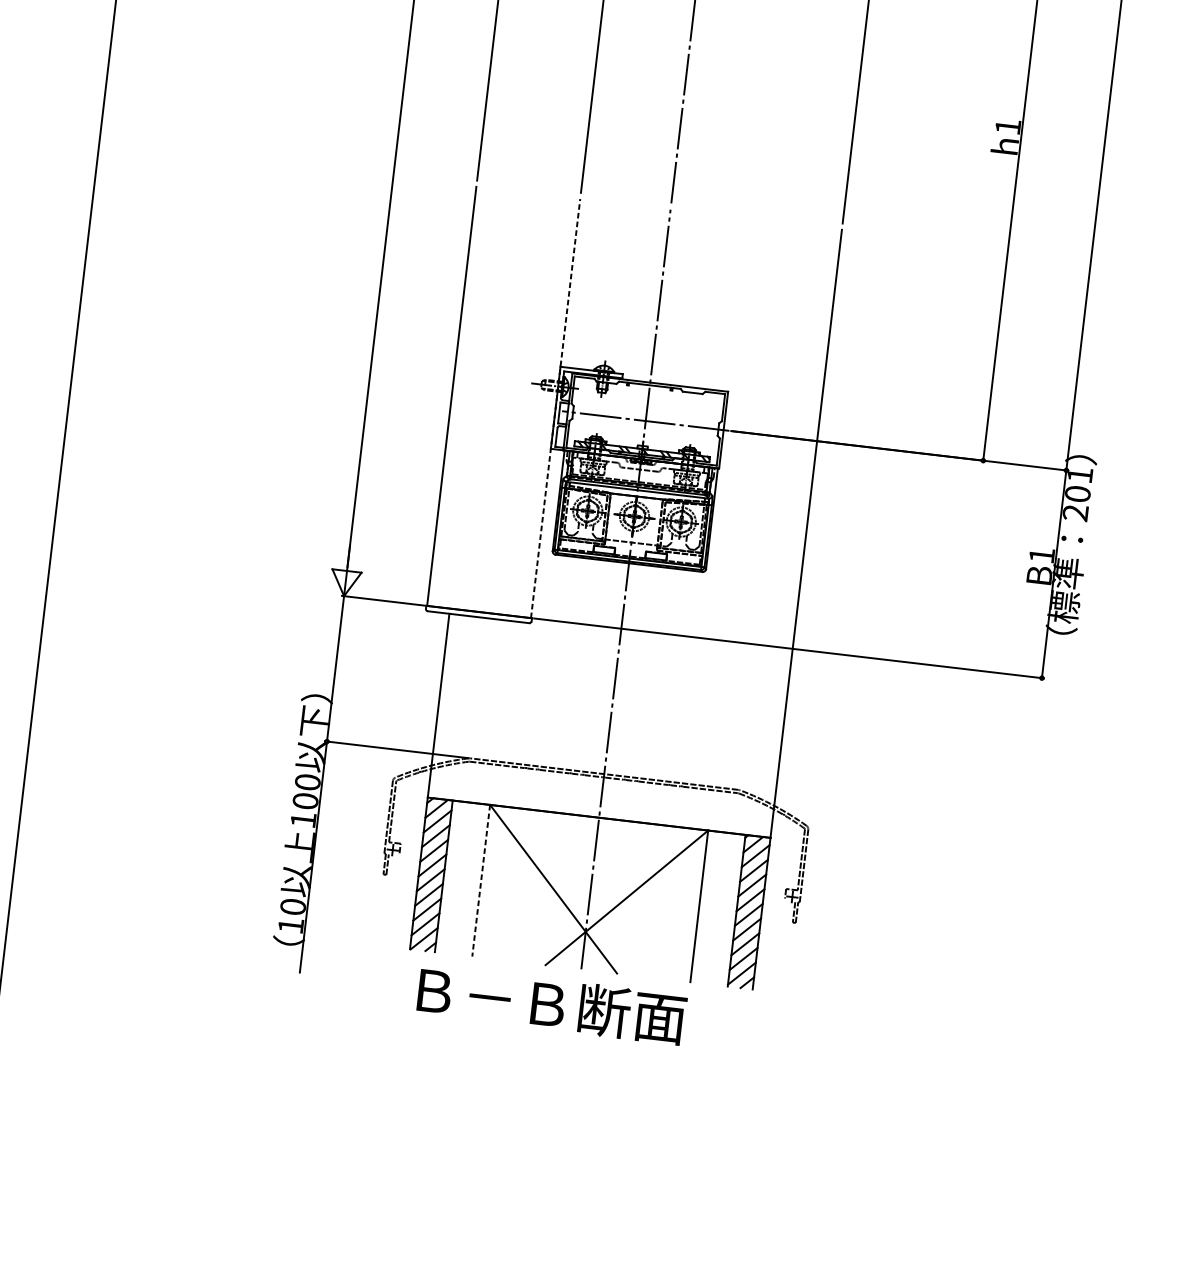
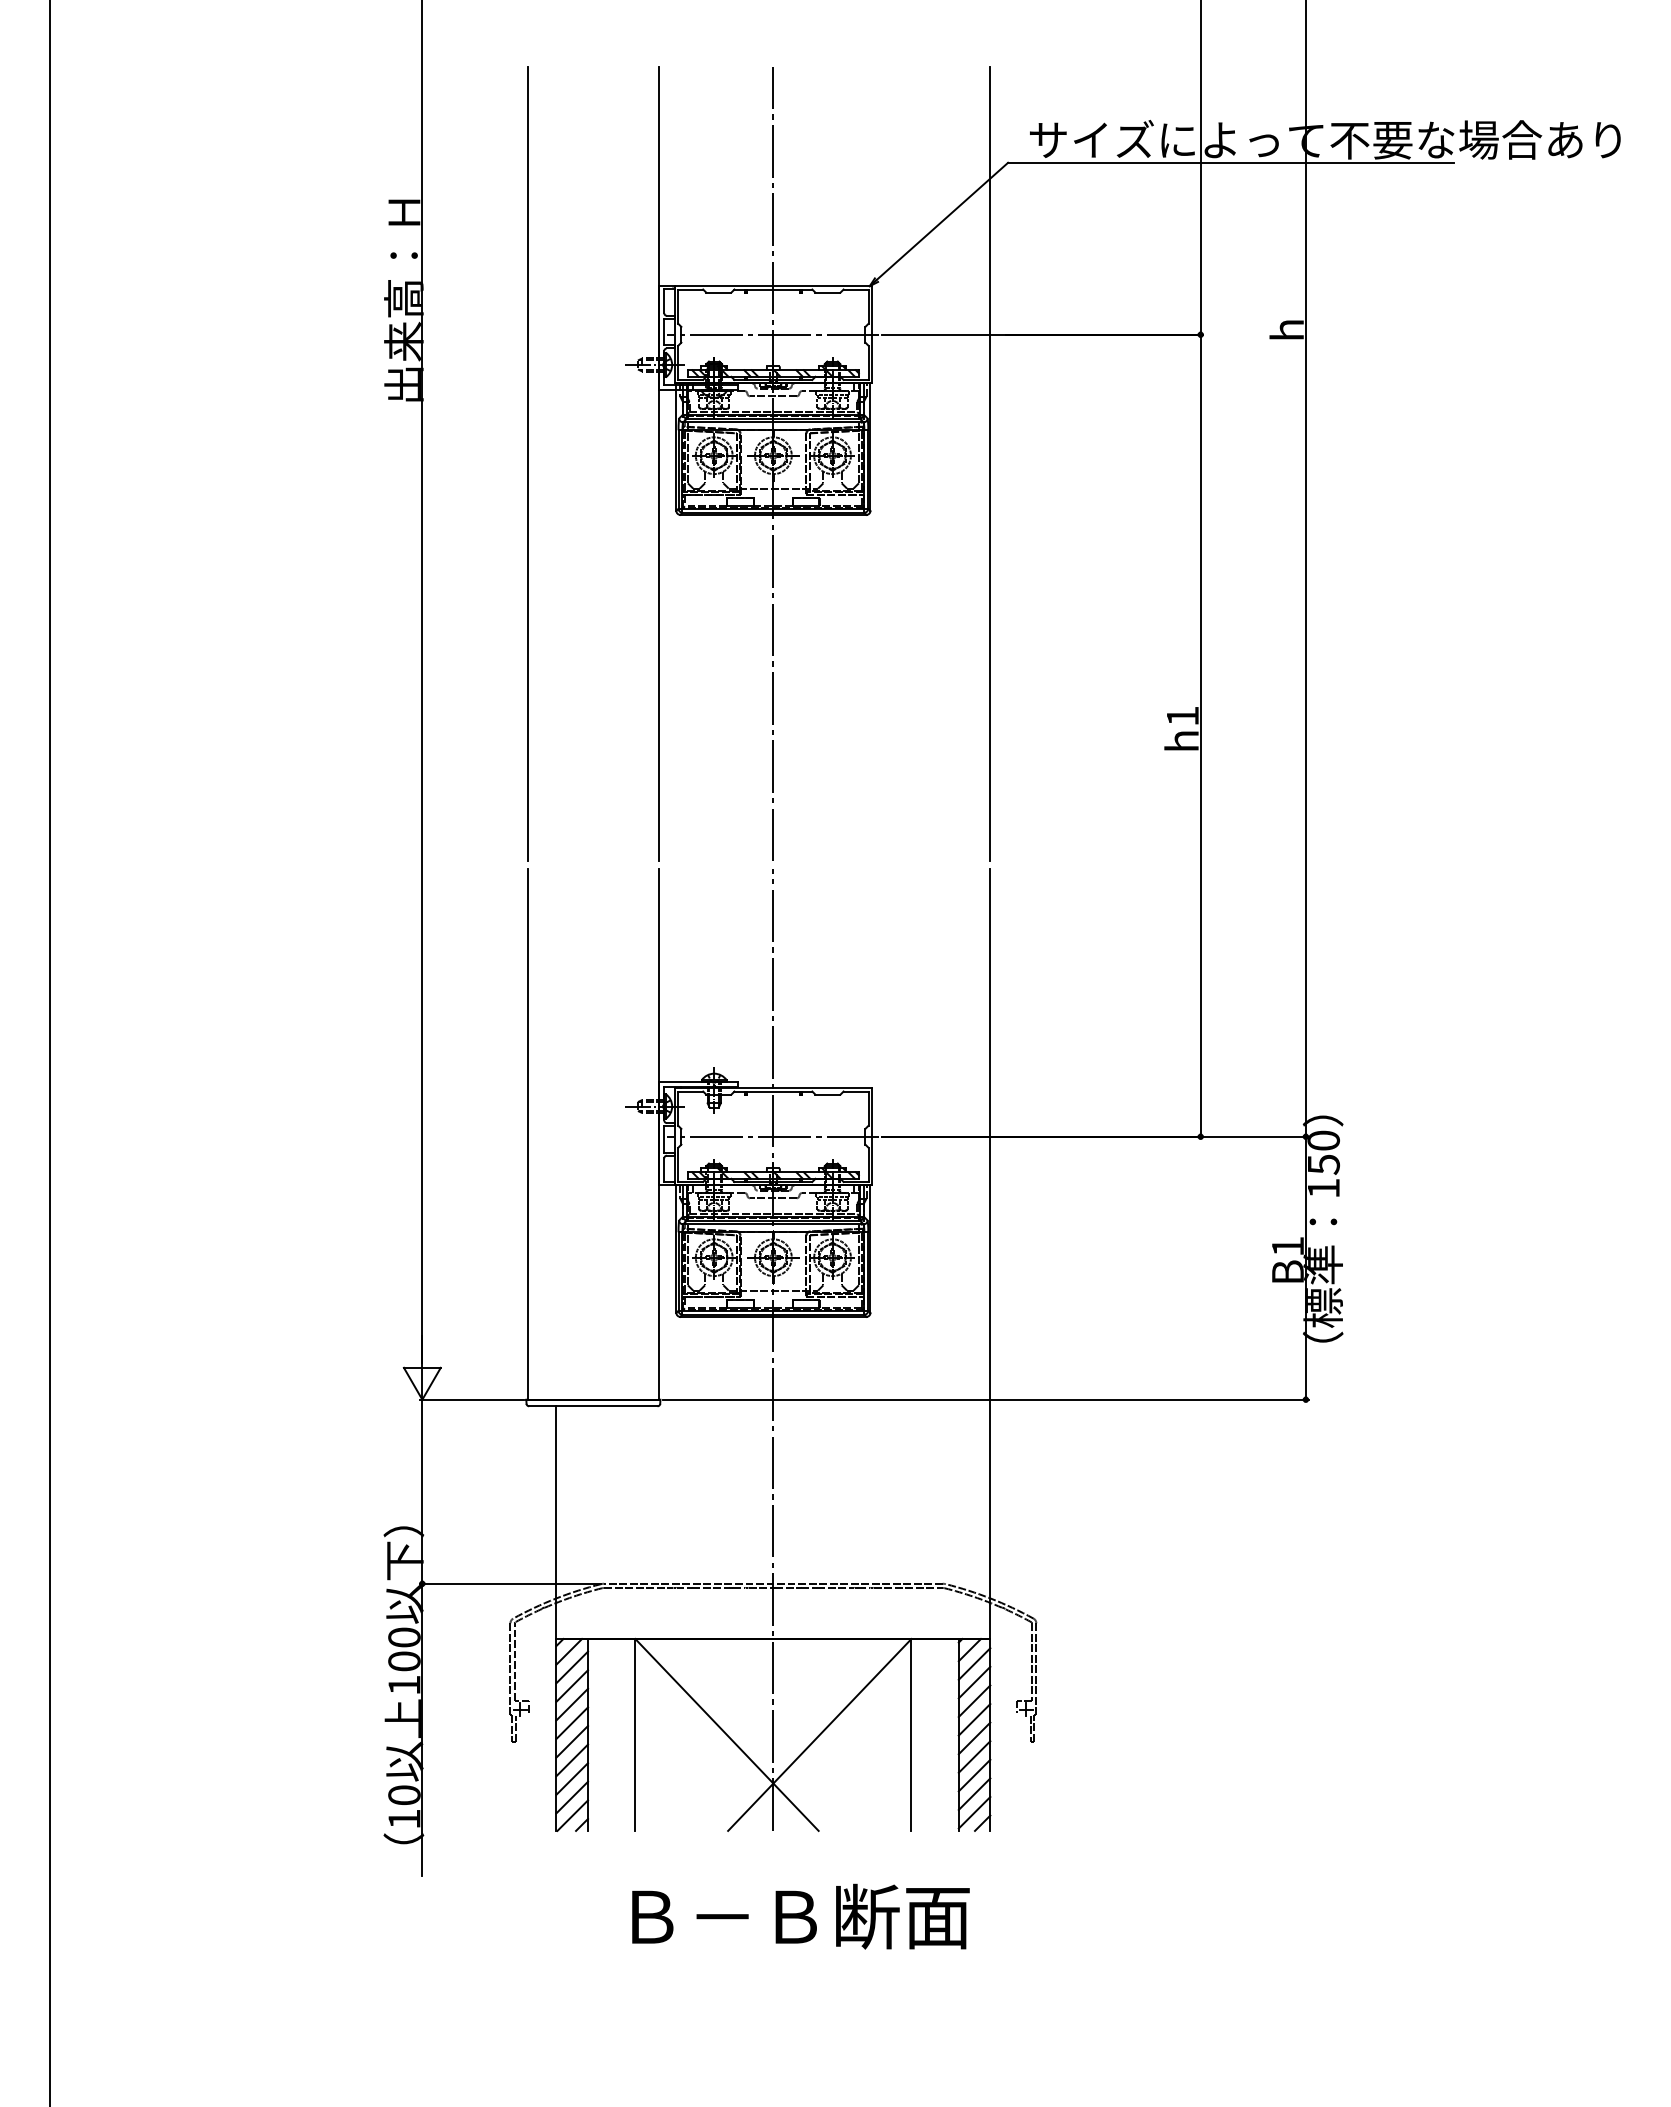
line: (556, 407) -> (659, 1133), dashed -> solid
text: (1077, 493) -> (1323, 1164), 201 -> 150
line: (481, 880) -> (635, 1734), dashed -> solid
text: (551, 1004) -> (800, 1916), moved

